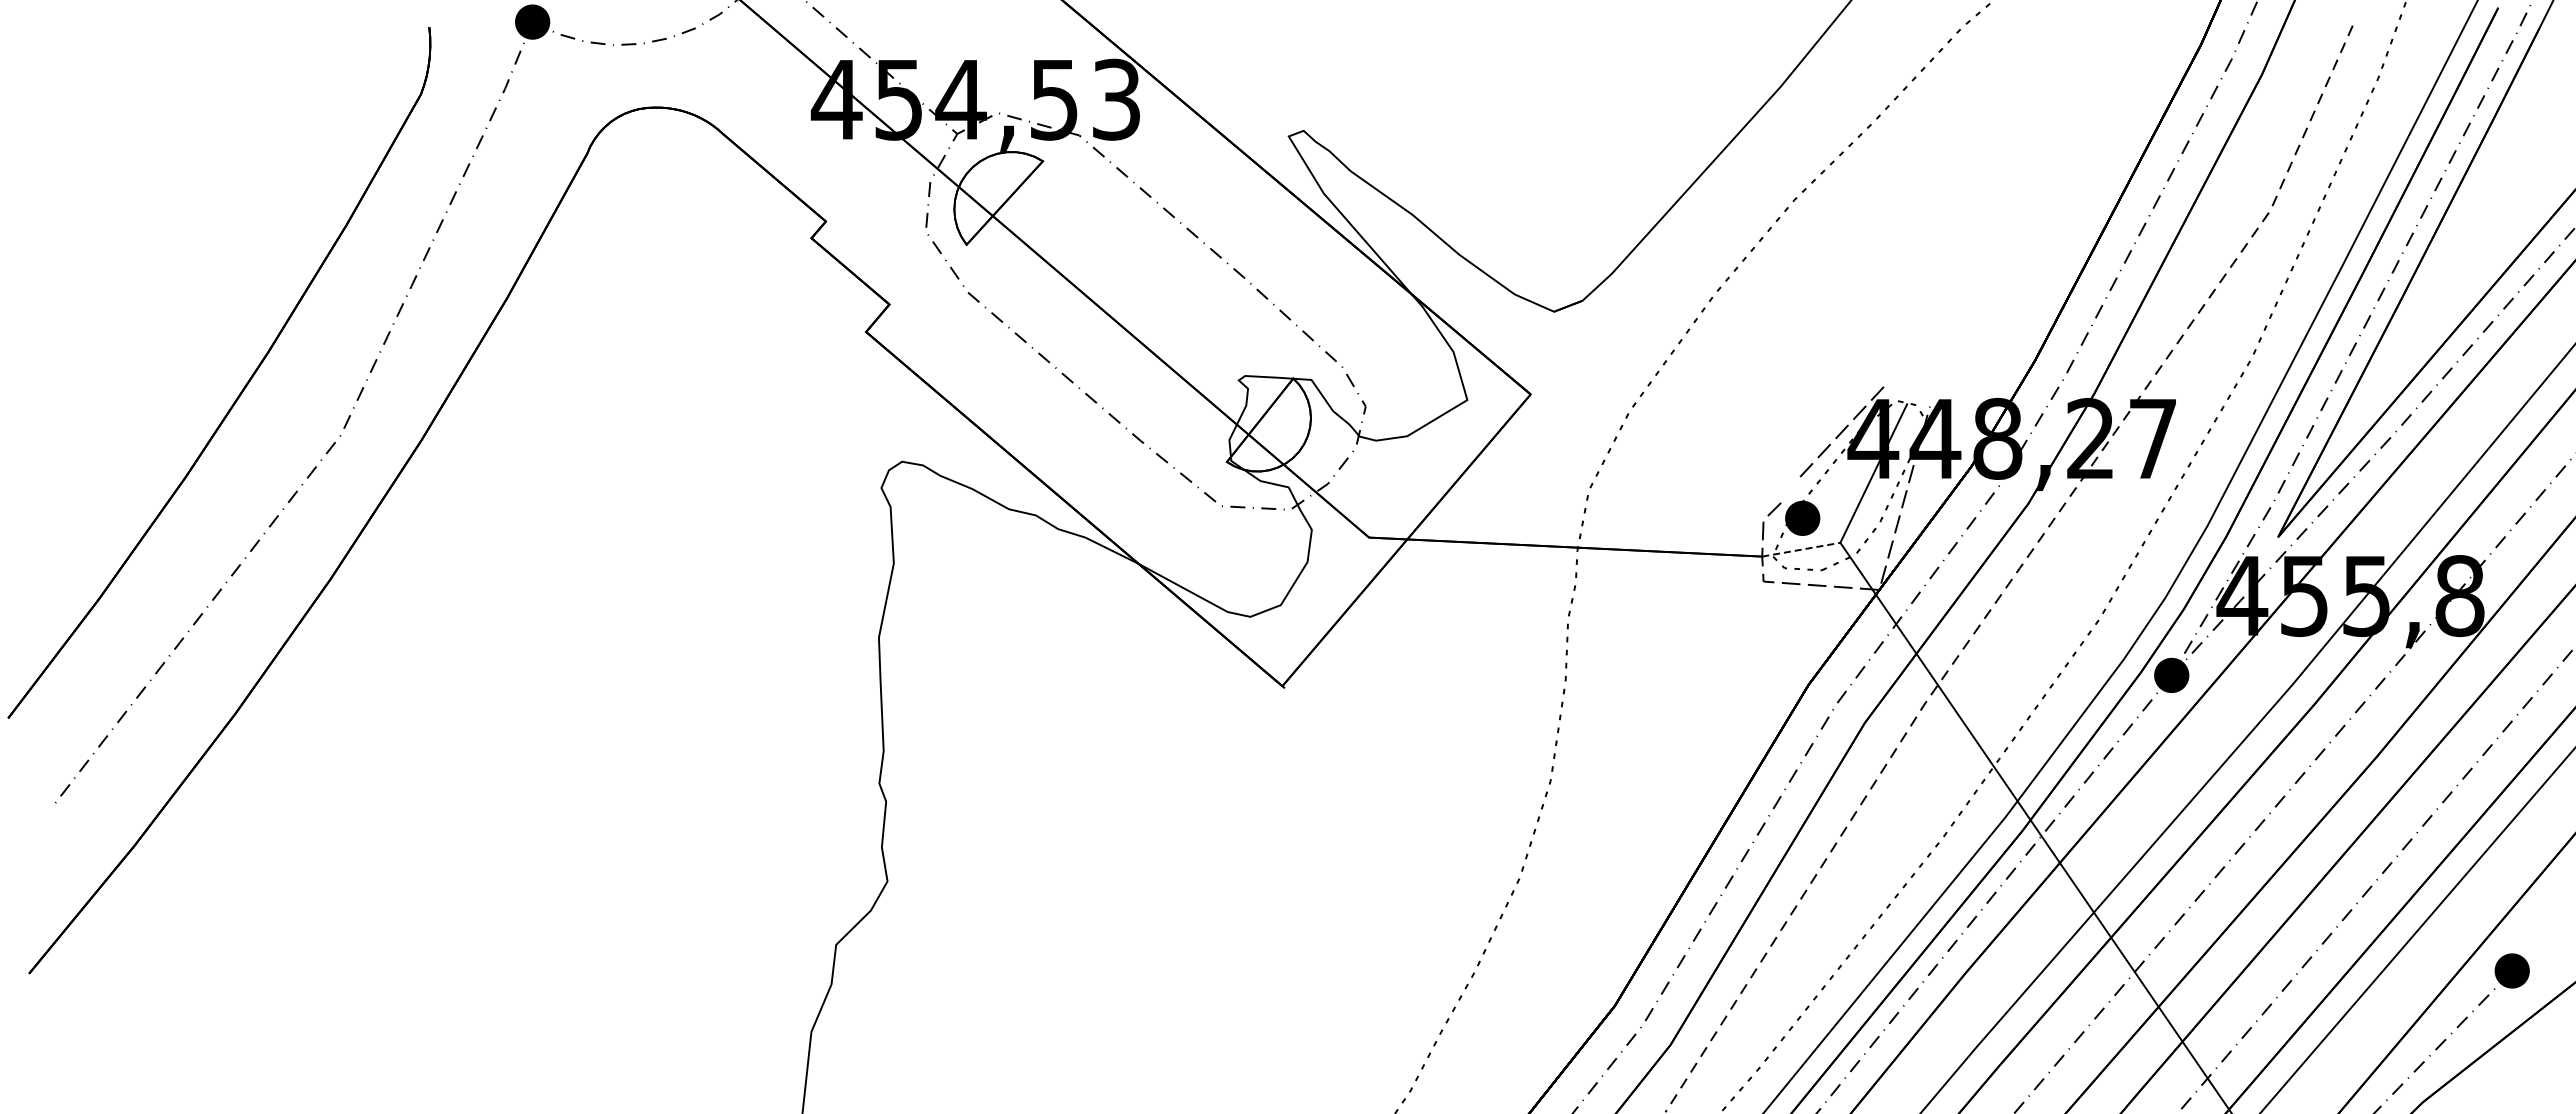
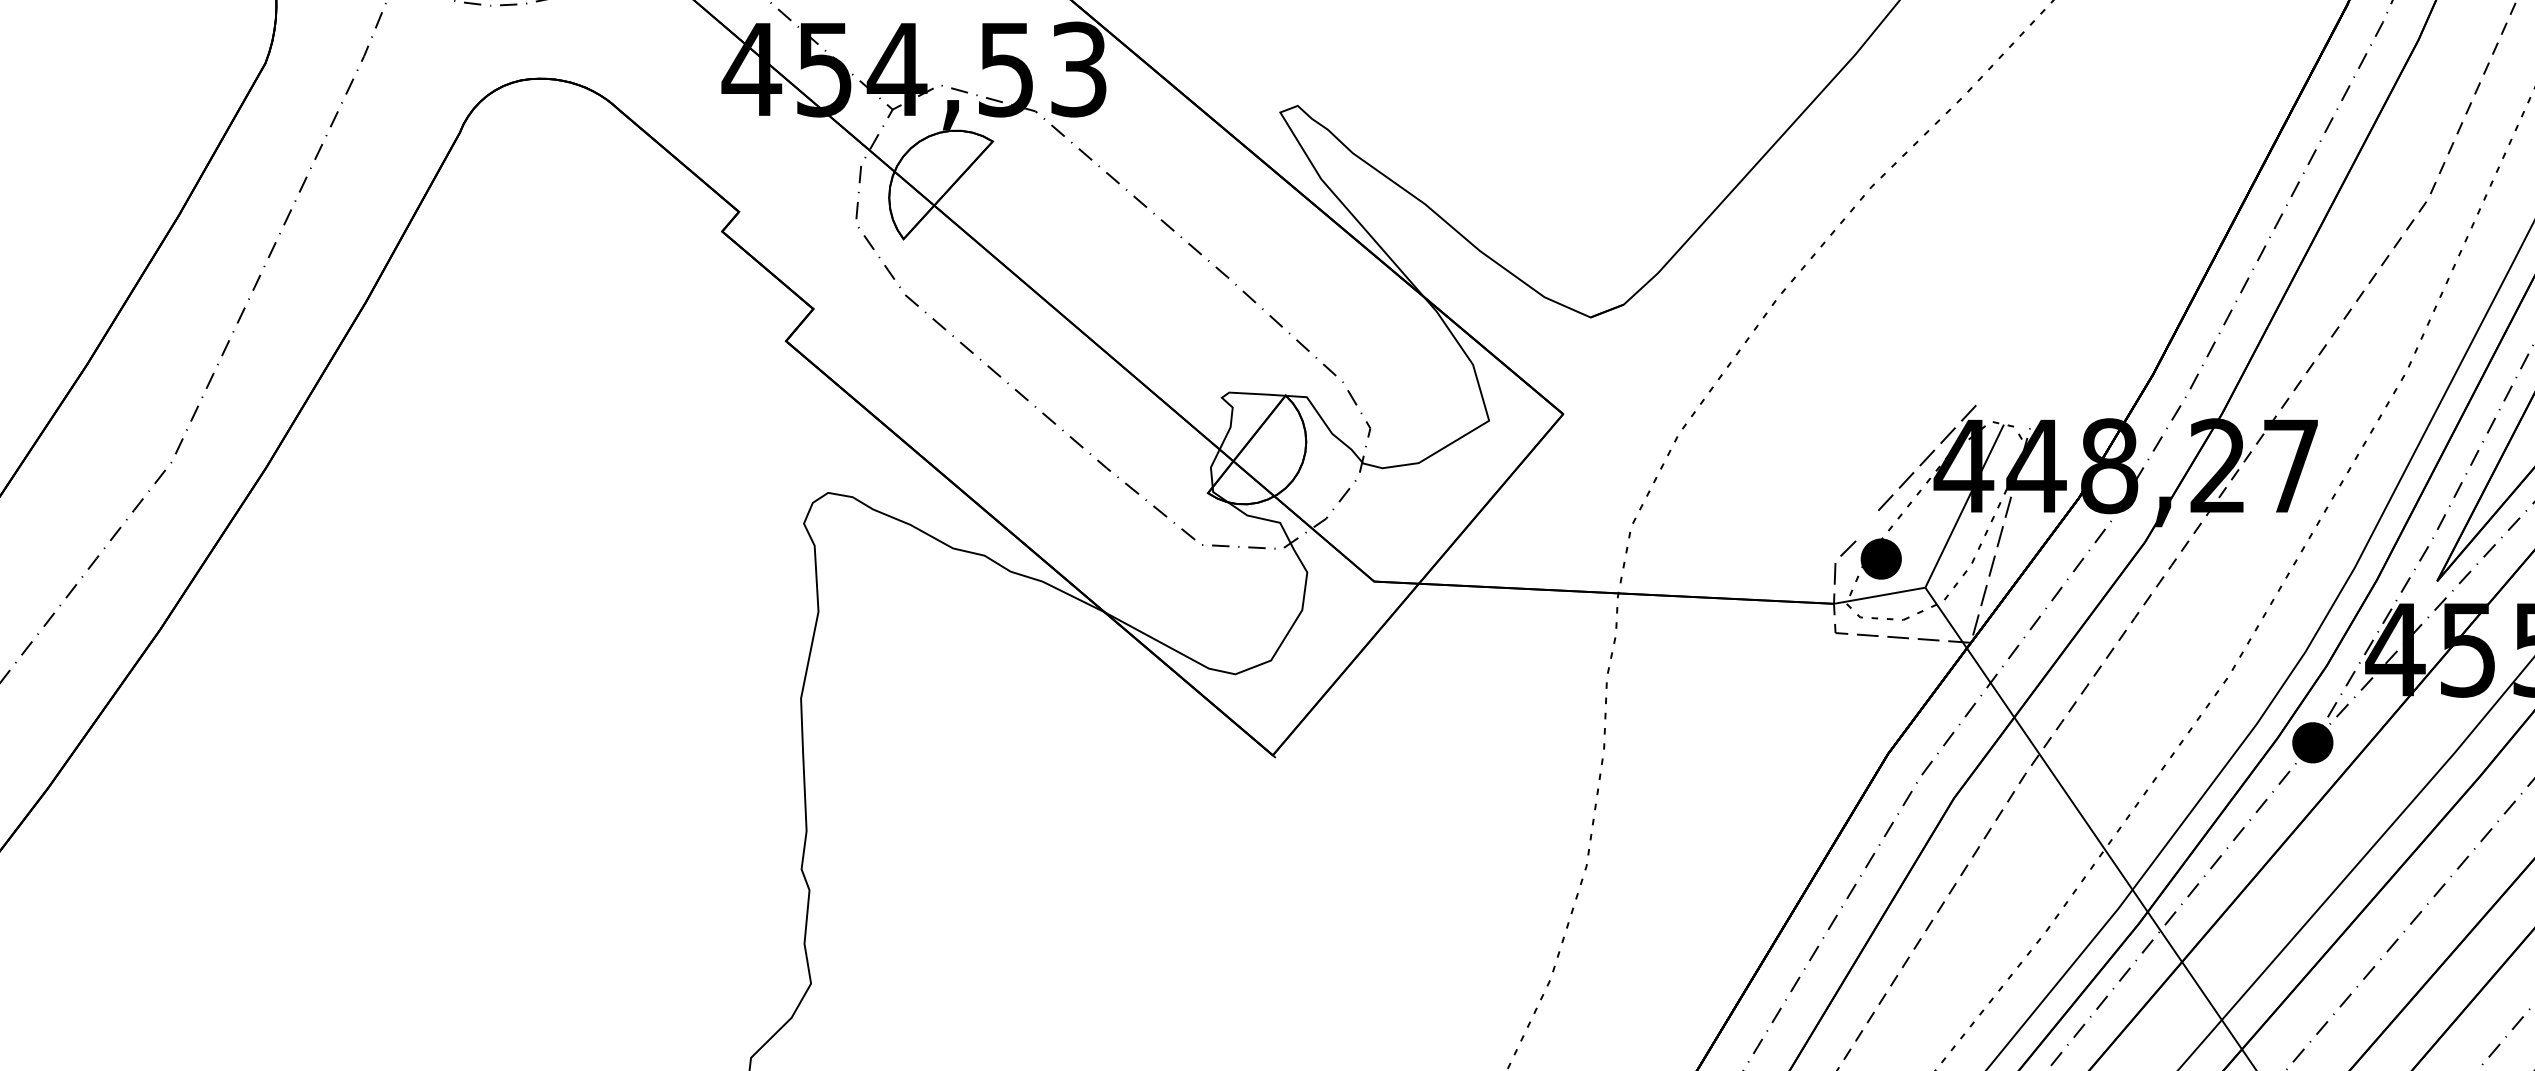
line: (1801, 549) -> (1879, 595), dashed -> solid

